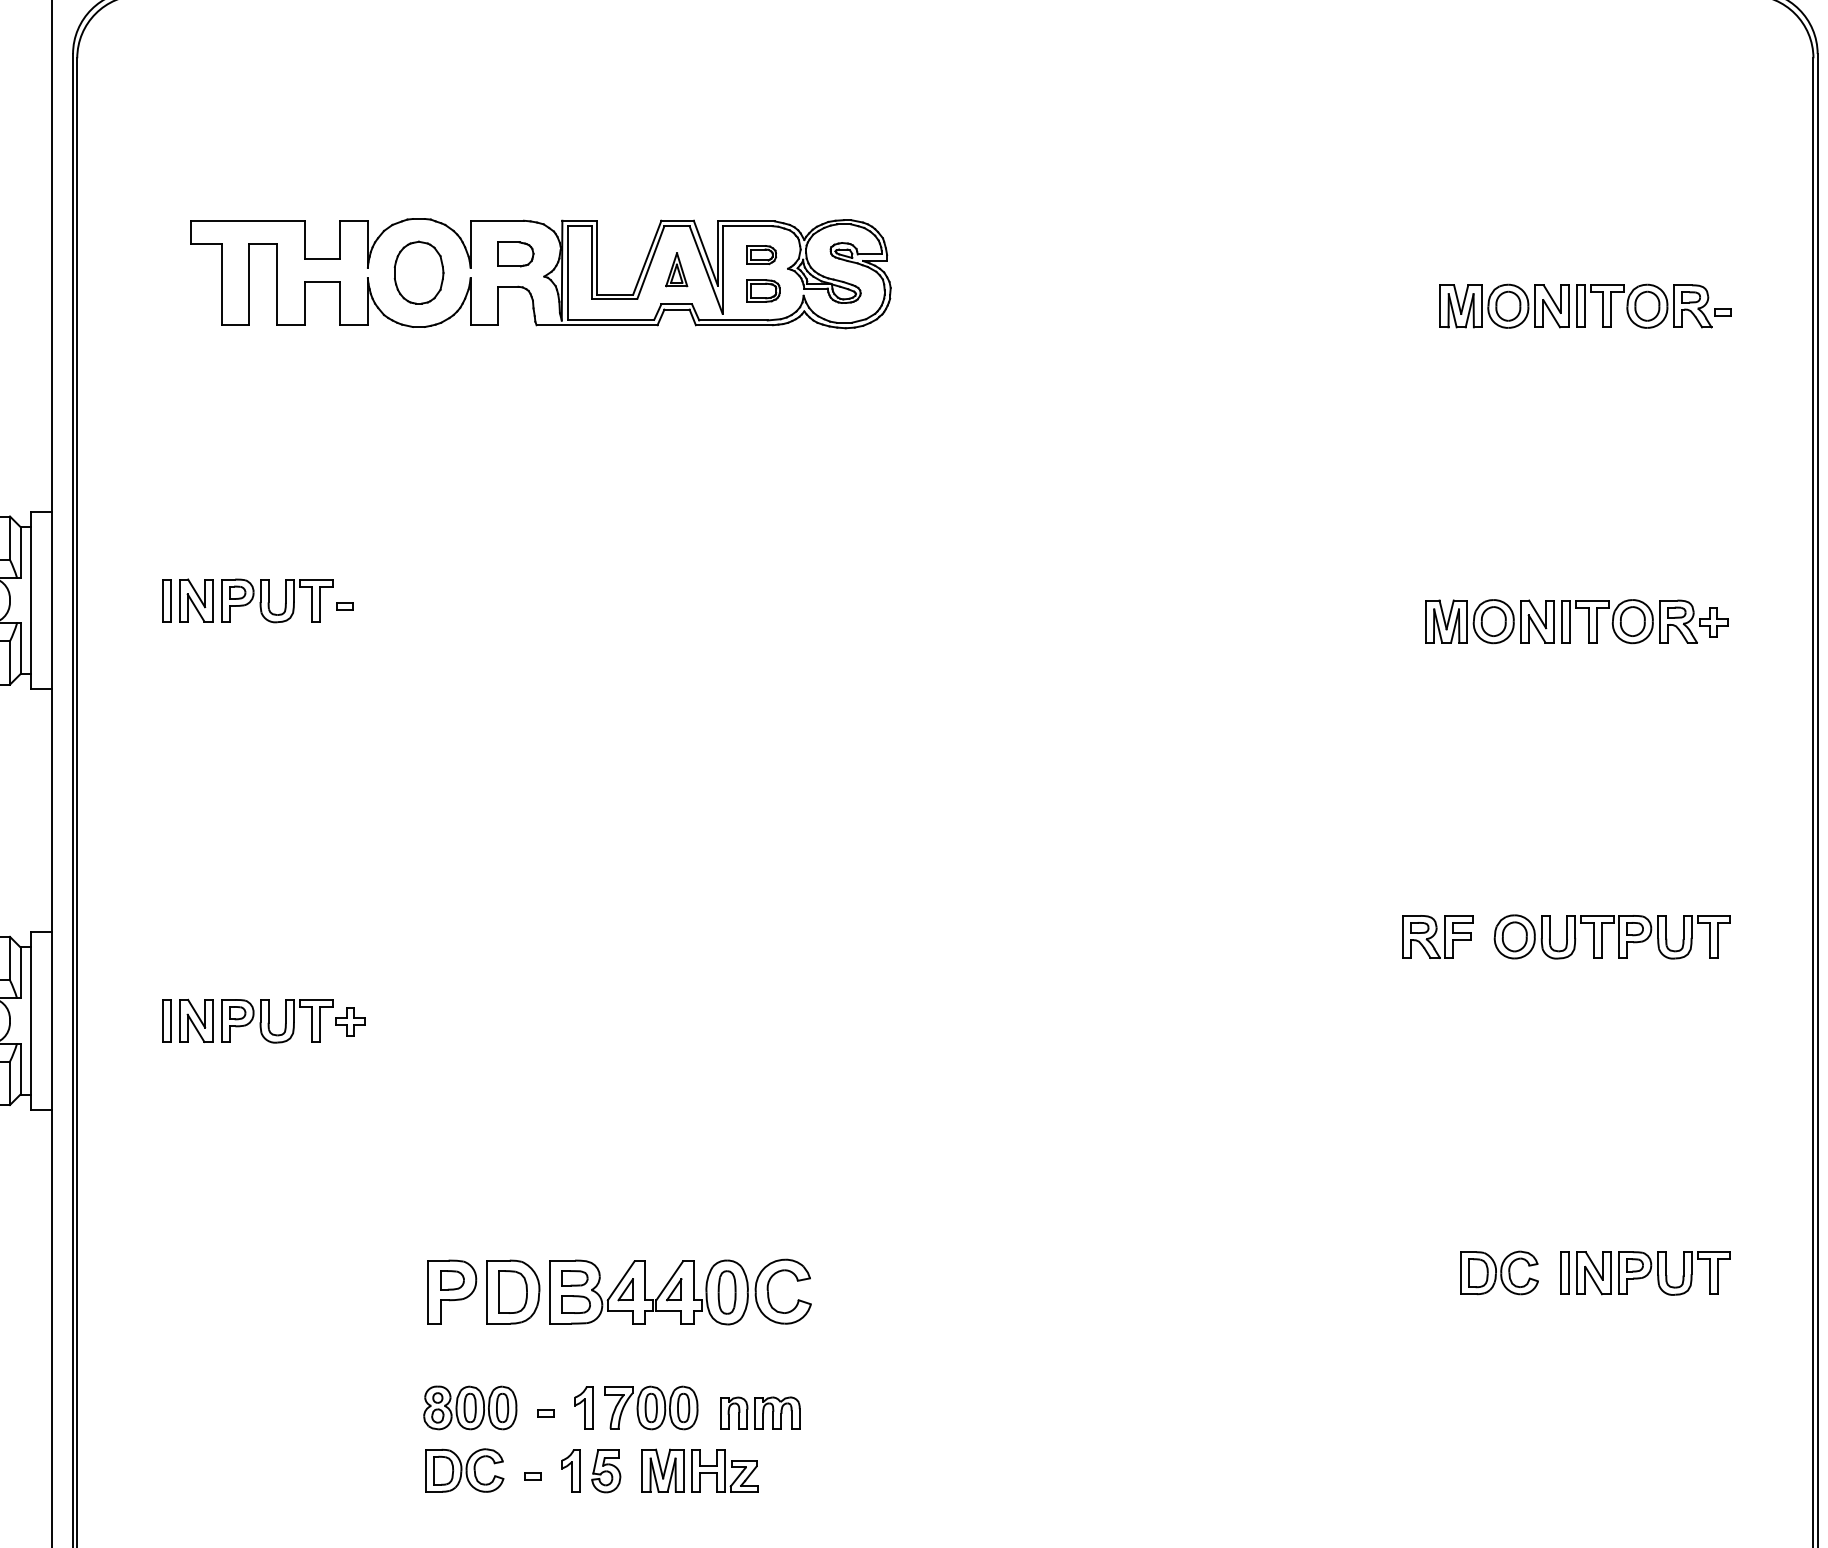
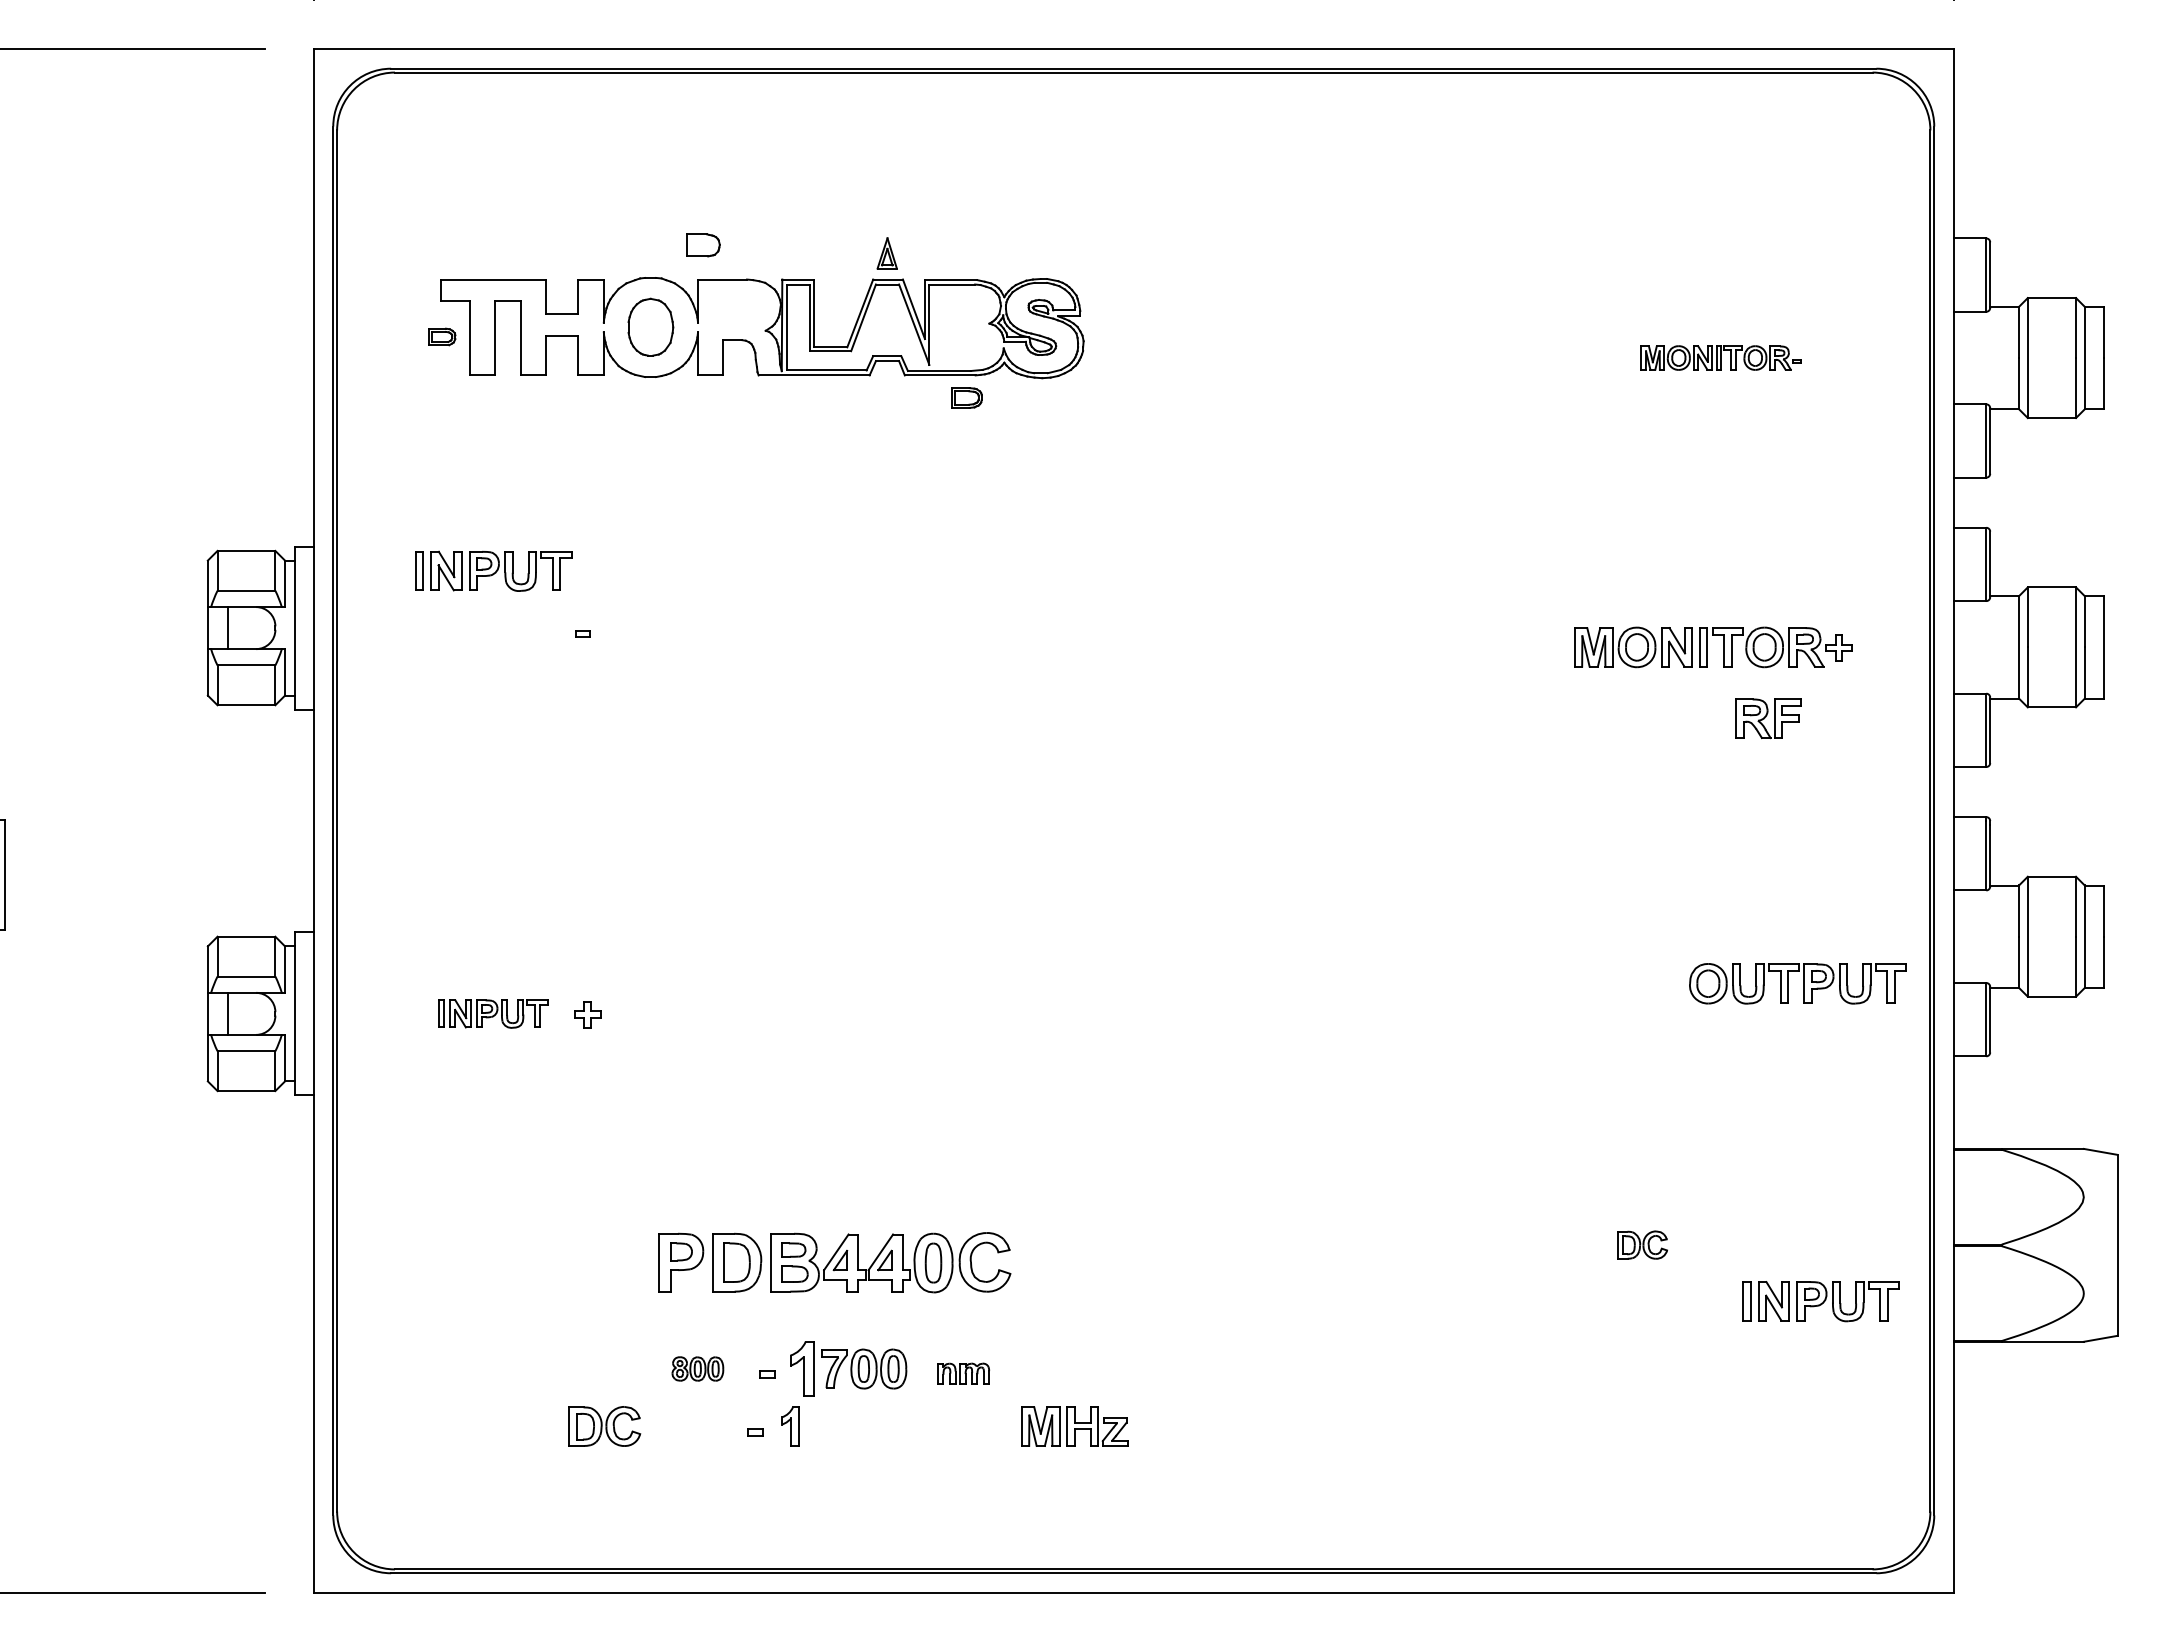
part: (515, 254) -> (703, 245), moved
part: (761, 254) -> (442, 336), moved
part: (675, 269) -> (886, 253), moved
part: (763, 290) -> (966, 397), moved
part: (1585, 305) -> (1721, 357), size x0.6
part: (247, 599) -> (493, 570), moved
part: (1437, 936) -> (1768, 718), moved
part: (1611, 936) -> (1797, 983), moved
part: (247, 1020) -> (493, 1013), size x0.7
part: (1499, 1272) -> (1642, 1244), size x0.7
part: (1644, 1273) -> (1820, 1301), moved
part: (469, 1407) -> (697, 1368), size x0.6
part: (584, 1407) -> (802, 1368), size x1.4
part: (759, 1412) -> (963, 1373), size x0.7
part: (464, 1470) -> (604, 1426), moved
part: (699, 1470) -> (1074, 1426), moved
part: (606, 1471) -> (822, 1427), removed

